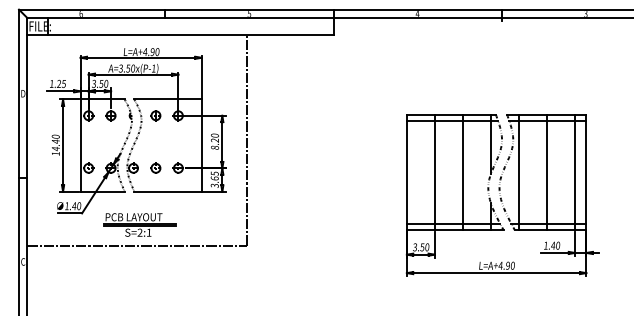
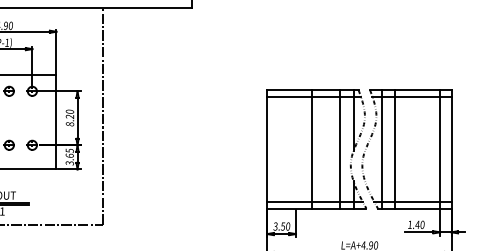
line: (434, 171) -> (311, 148), moved
line: (462, 171) -> (339, 148), moved
line: (547, 171) -> (395, 148), moved

